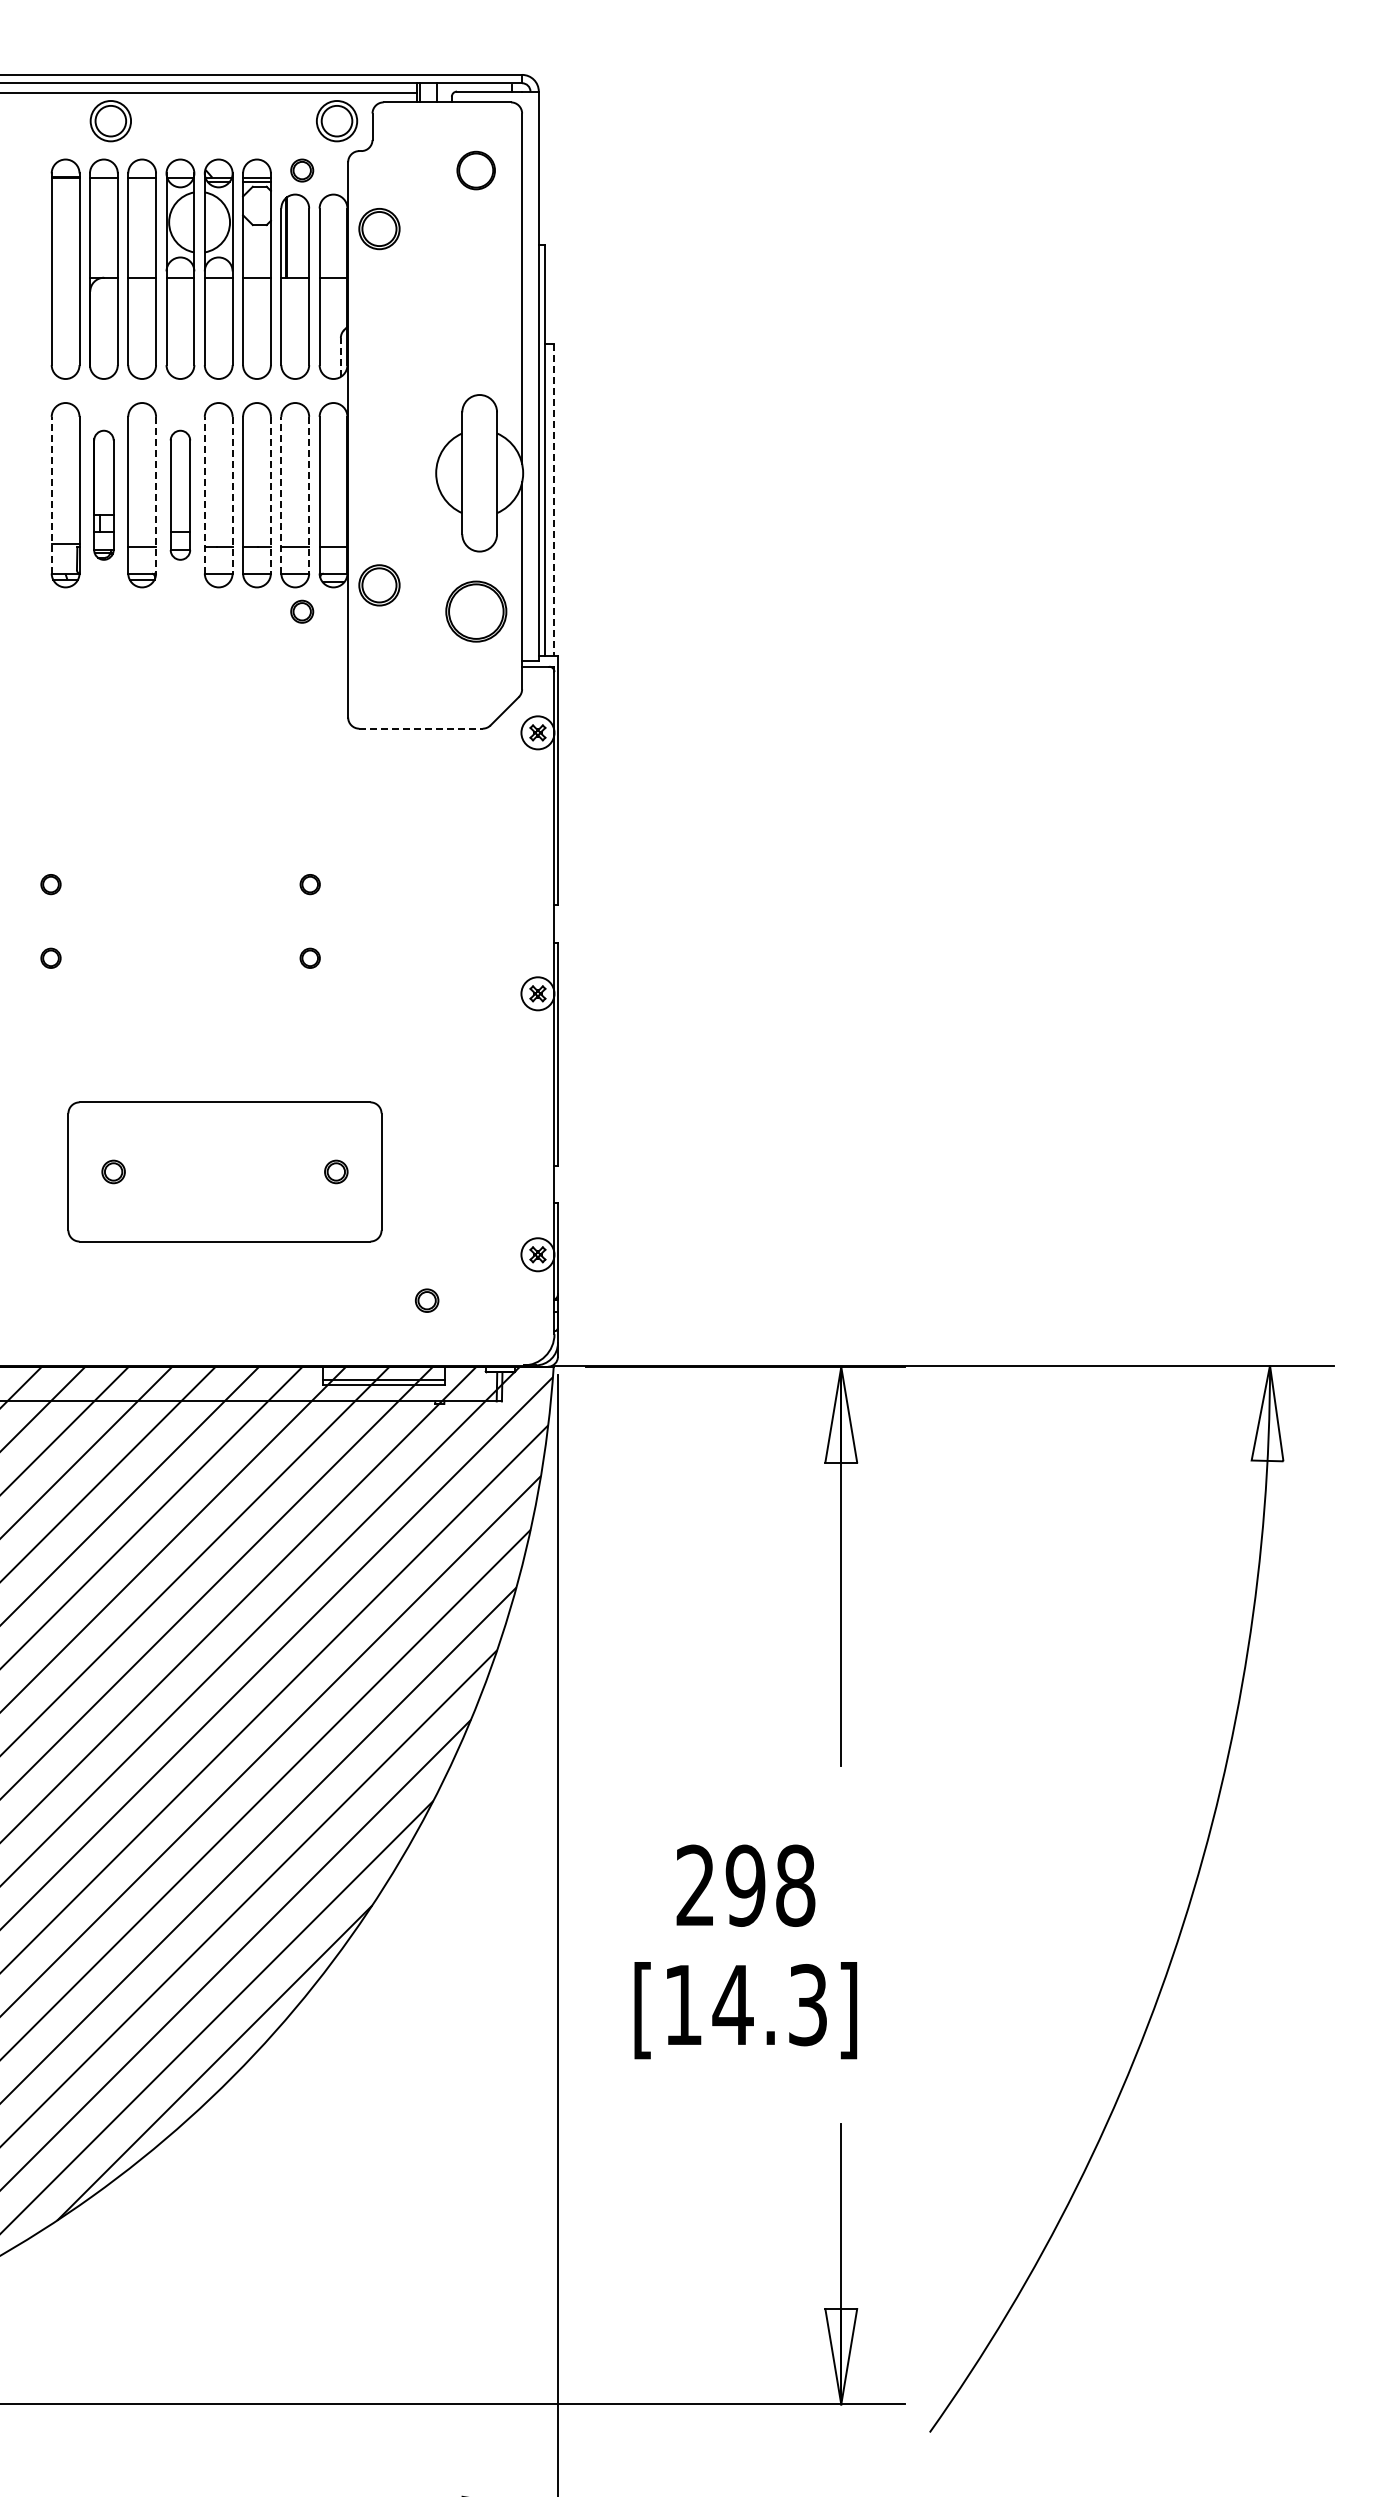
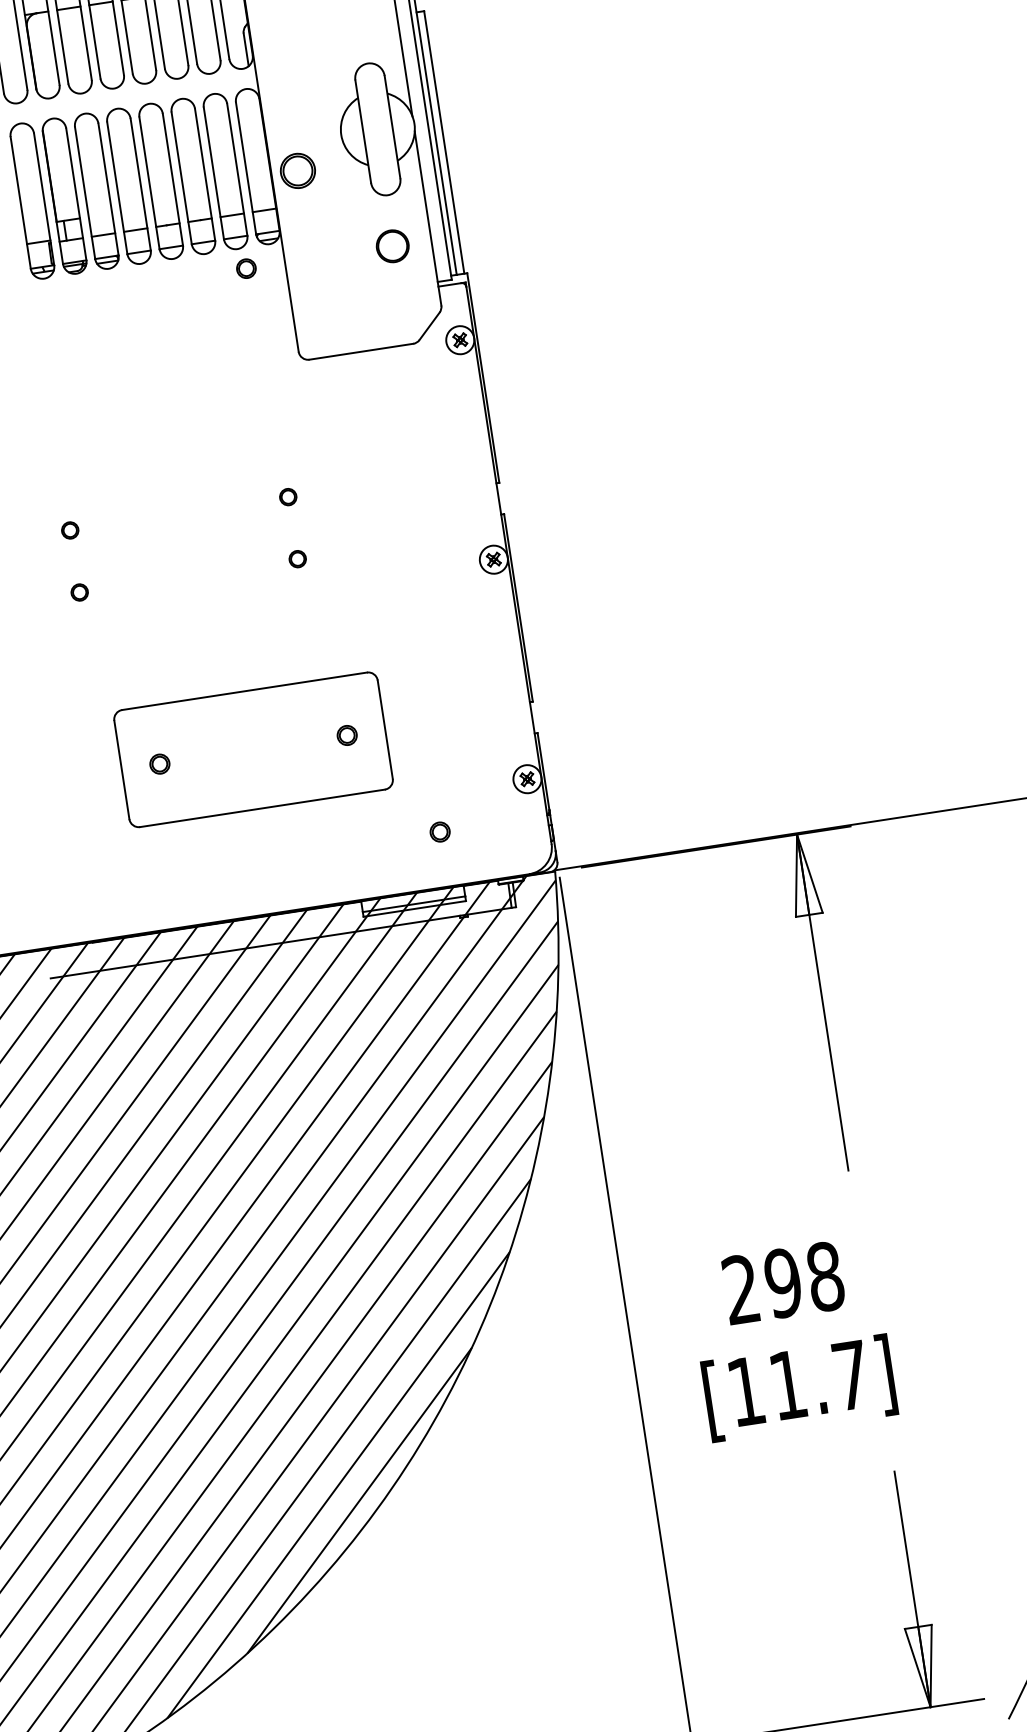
line: (340, 356) -> (245, 49), dashed -> solid
line: (51, 494) -> (20, 202), dashed -> solid
line: (204, 494) -> (149, 182), dashed -> solid
line: (281, 494) -> (213, 172), dashed -> solid
part: (103, 495) -> (64, 196), size x1.43
line: (156, 495) -> (108, 189), dashed -> solid
part: (180, 495) -> (129, 186), size x1.43
line: (232, 495) -> (172, 179), dashed -> solid
line: (270, 495) -> (204, 174), dashed -> solid
line: (309, 495) -> (237, 169), dashed -> solid
line: (554, 500) -> (444, 142), dashed -> solid
part: (379, 585) -> (298, 171), moved
part: (475, 611) -> (392, 246), size x0.62
line: (421, 728) -> (361, 351), dashed -> solid
text: (769, 2005) -> (818, 1380), [14.3] -> [11.7]

